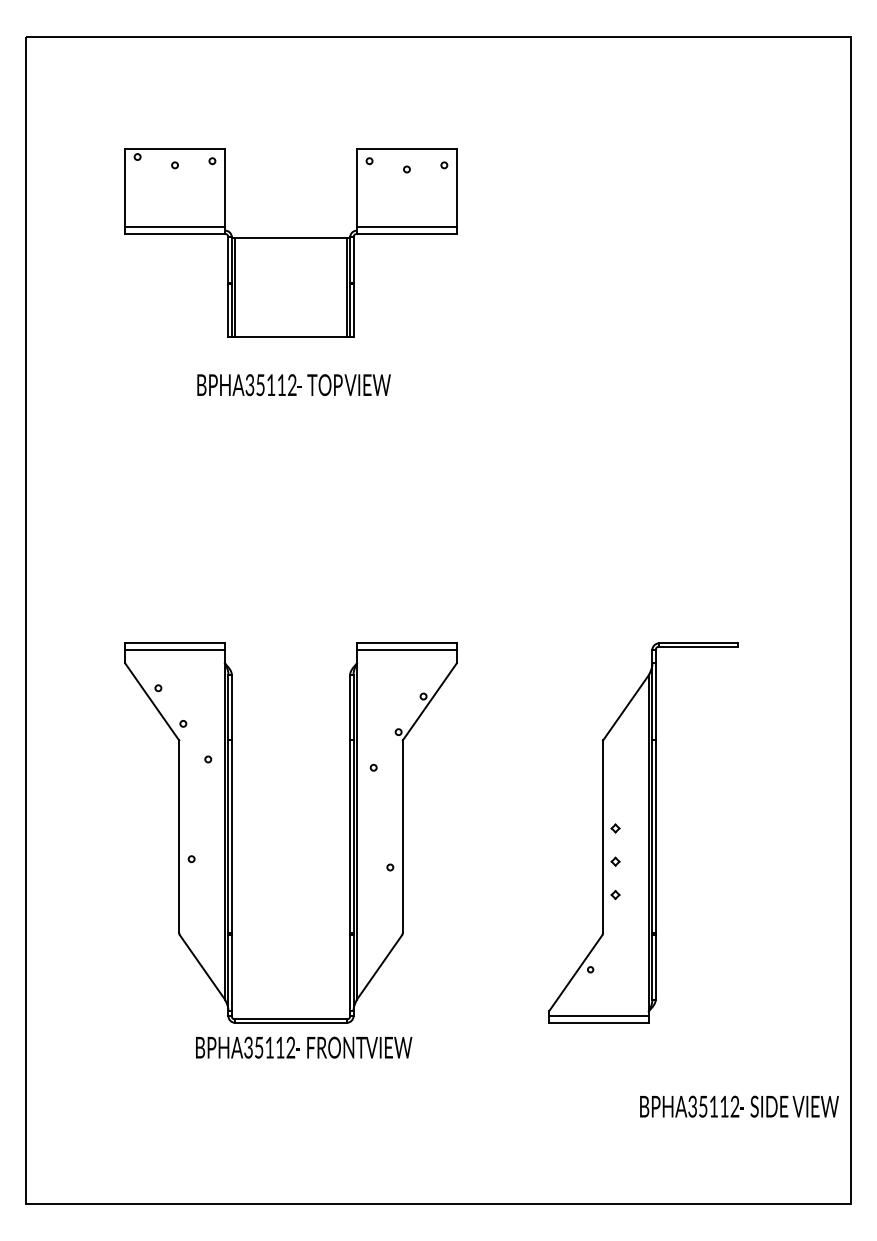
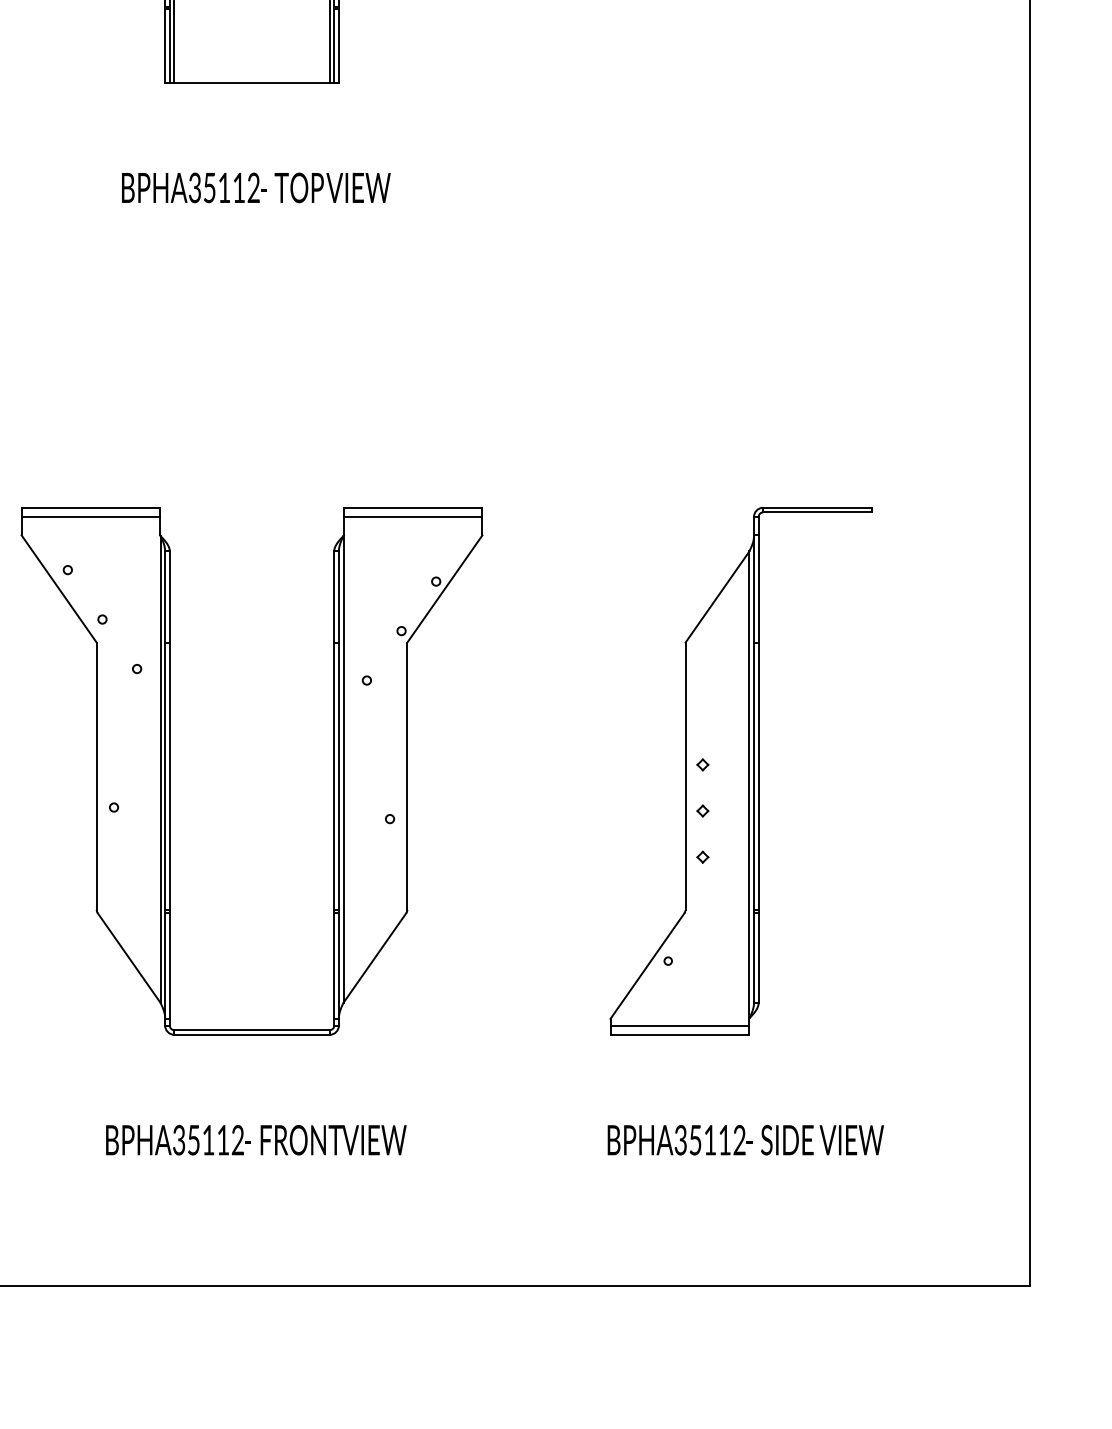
text: (293, 385) -> (255, 188), moved
text: (304, 1047) -> (256, 1139), moved
text: (739, 1106) -> (745, 1139), moved

